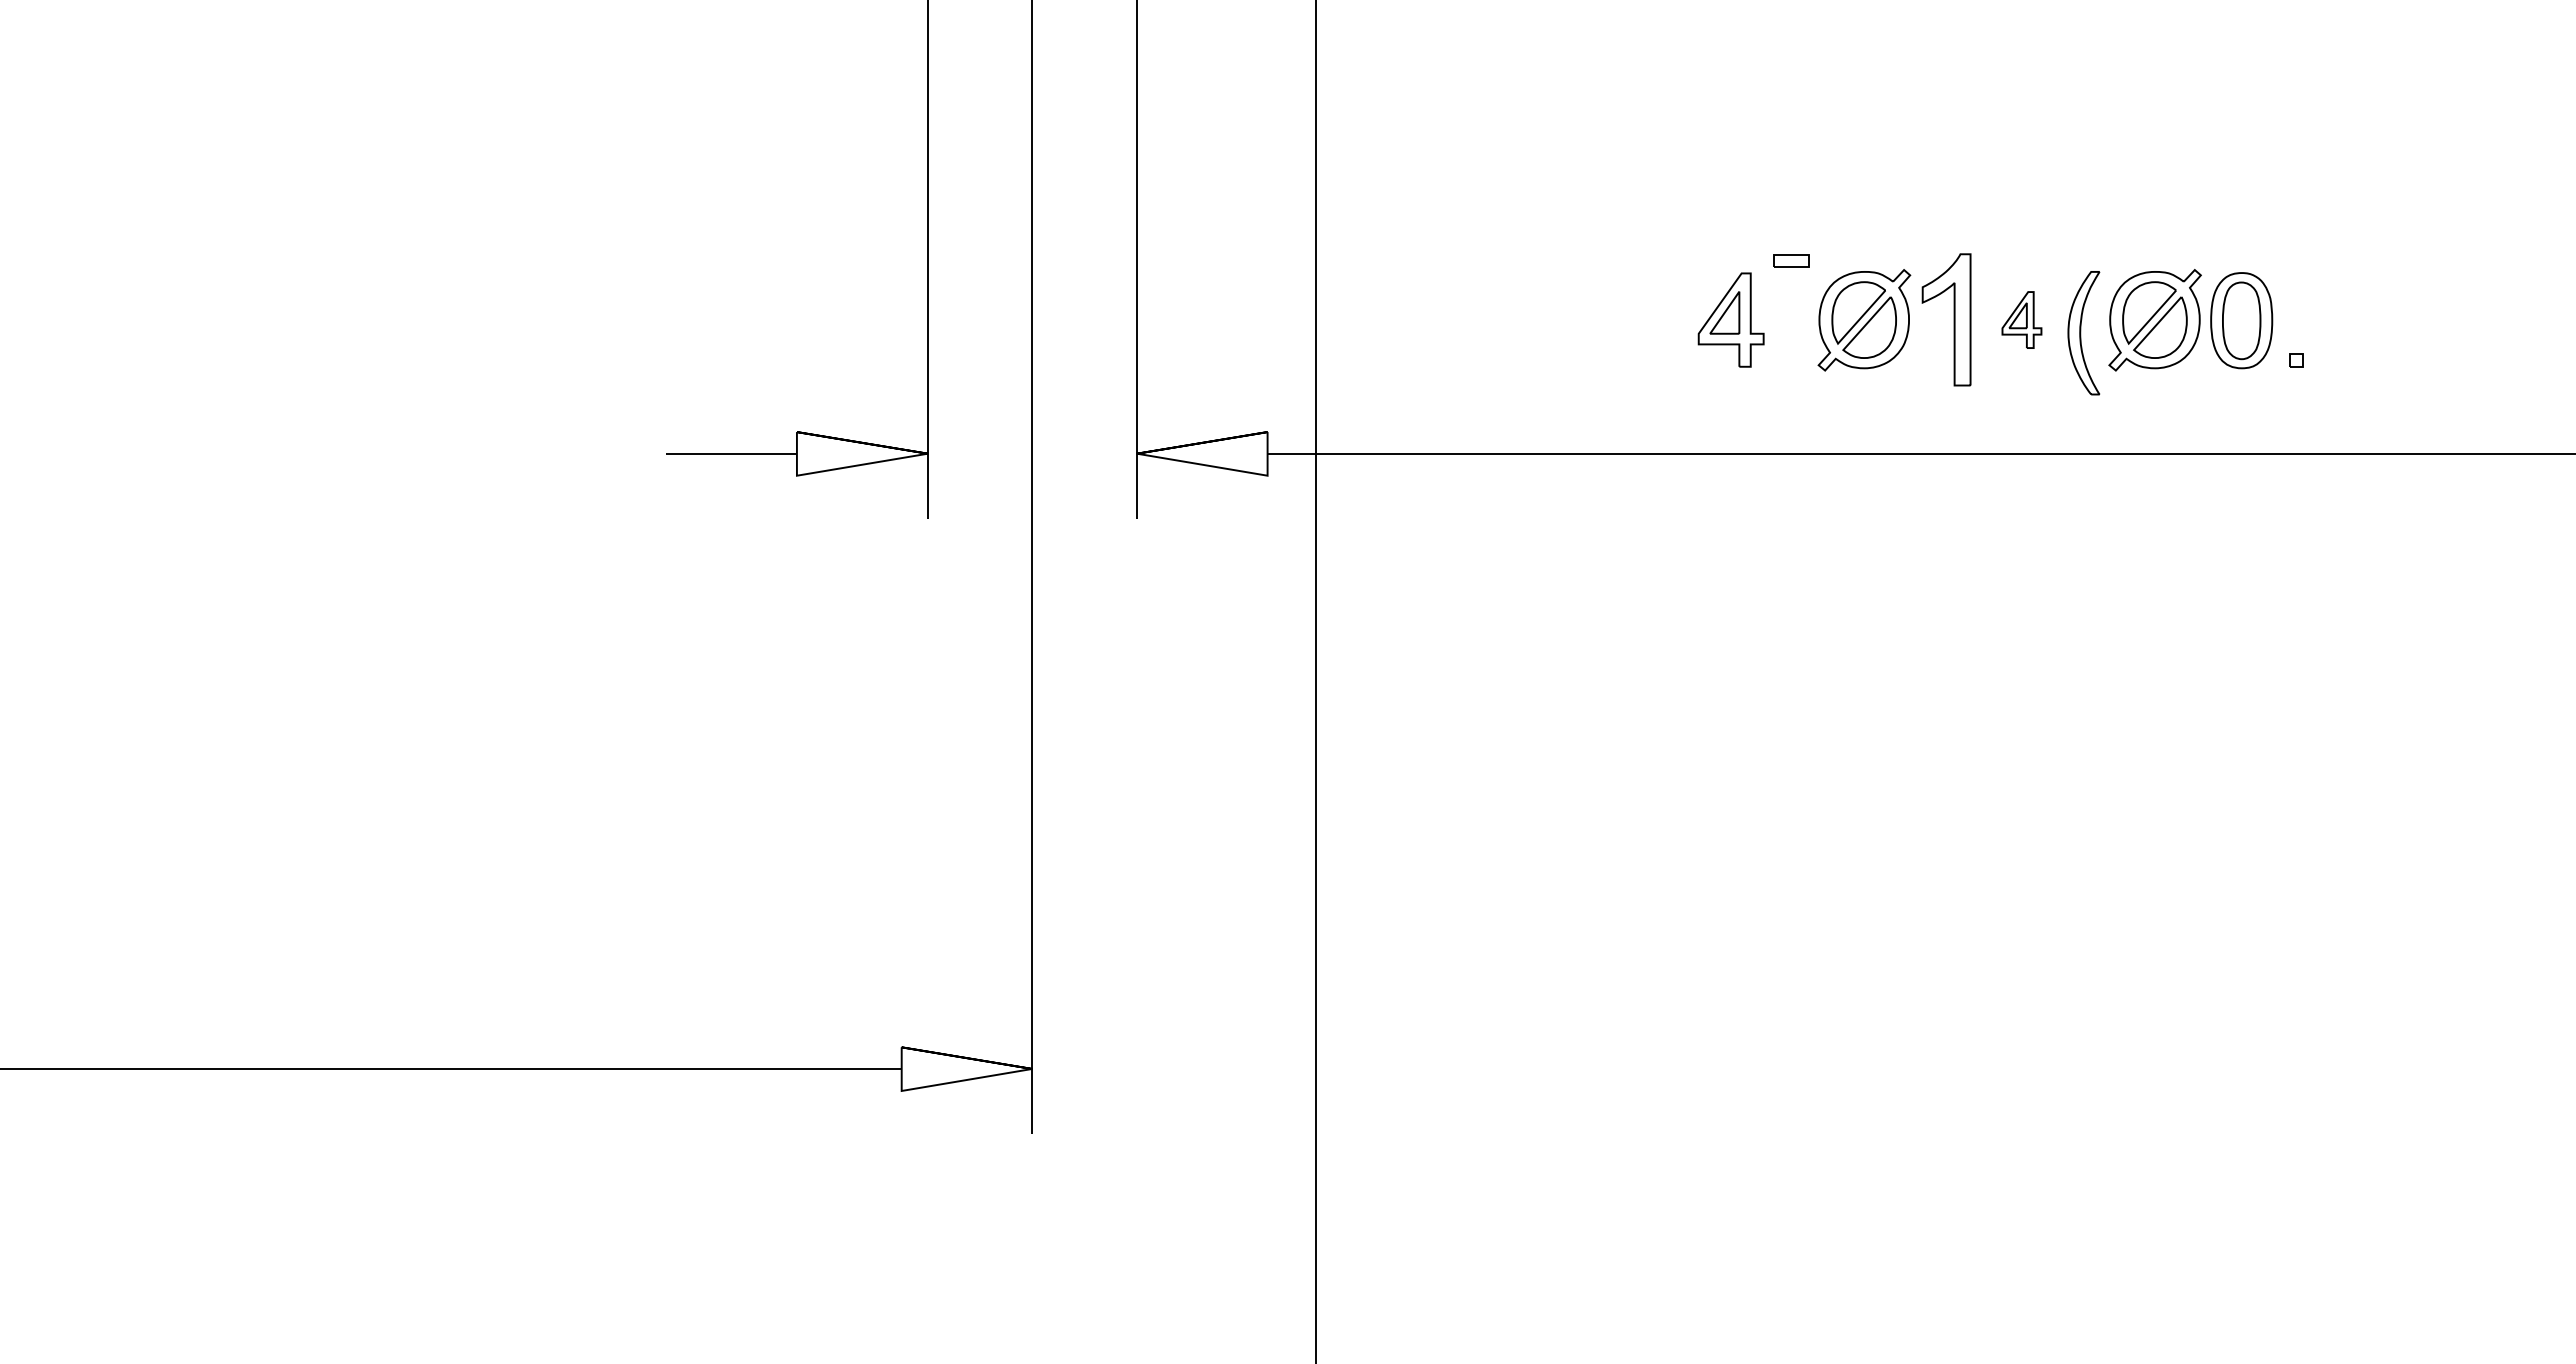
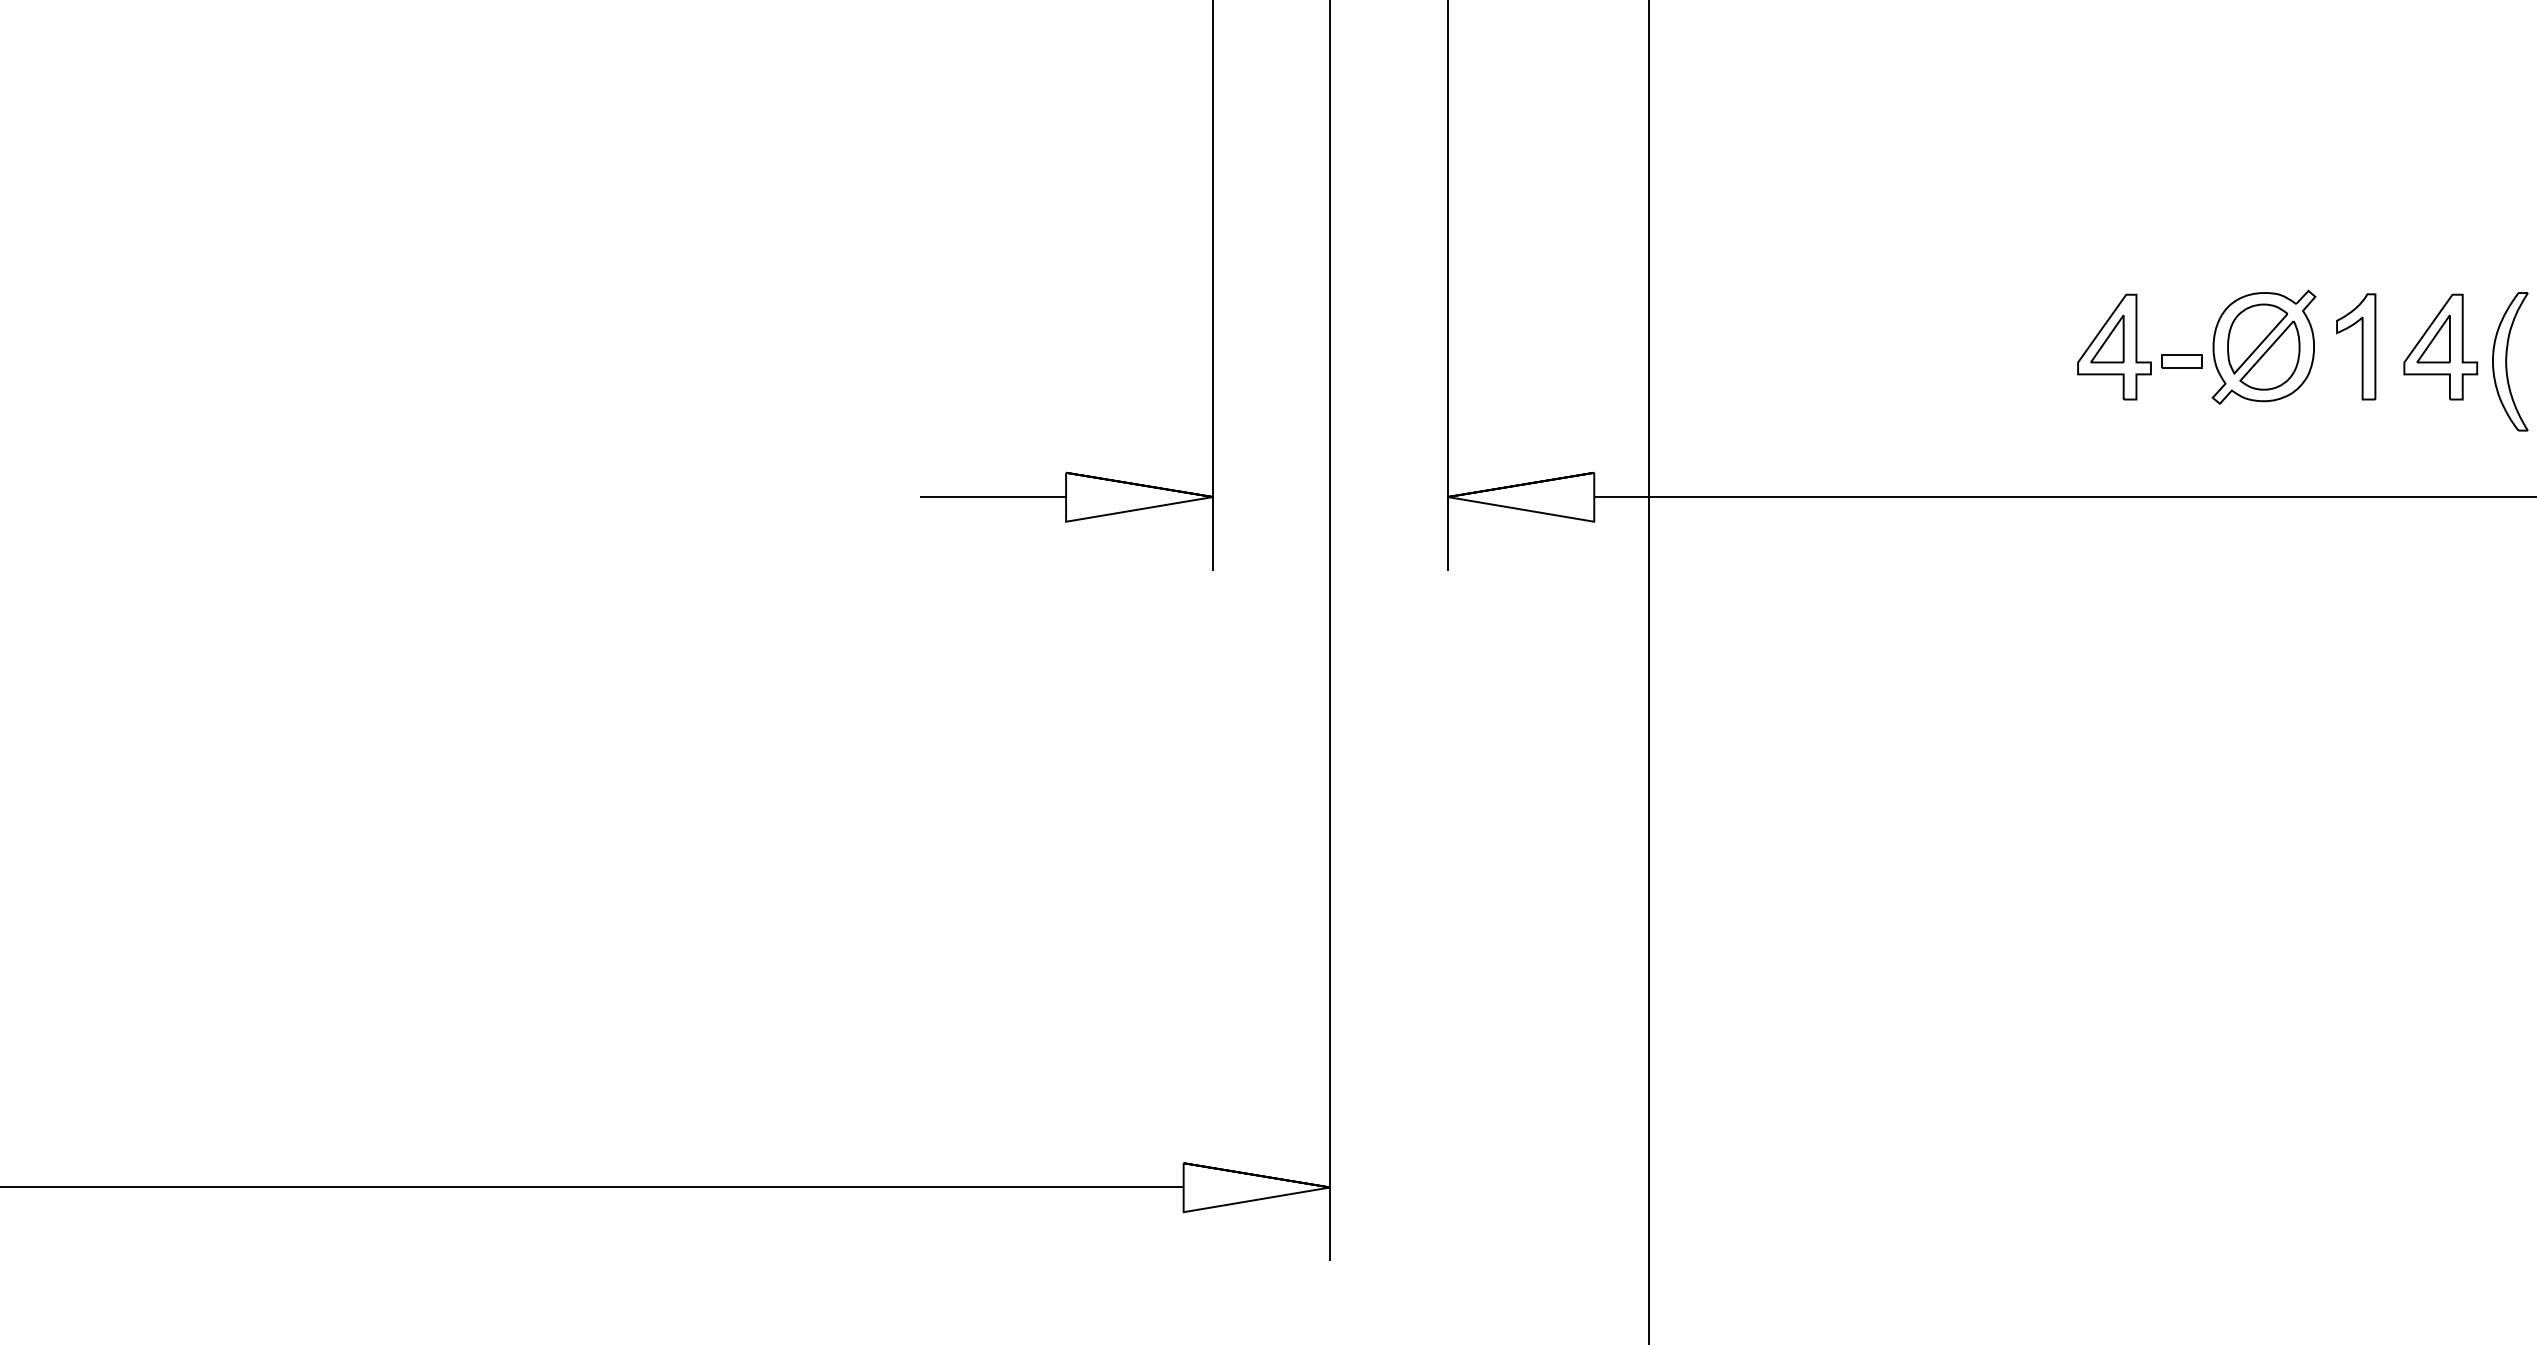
part: (1791, 260) -> (2182, 361), moved
part: (1946, 319) -> (2356, 346), size x0.71
part: (2021, 319) -> (2440, 346), size x1.67

